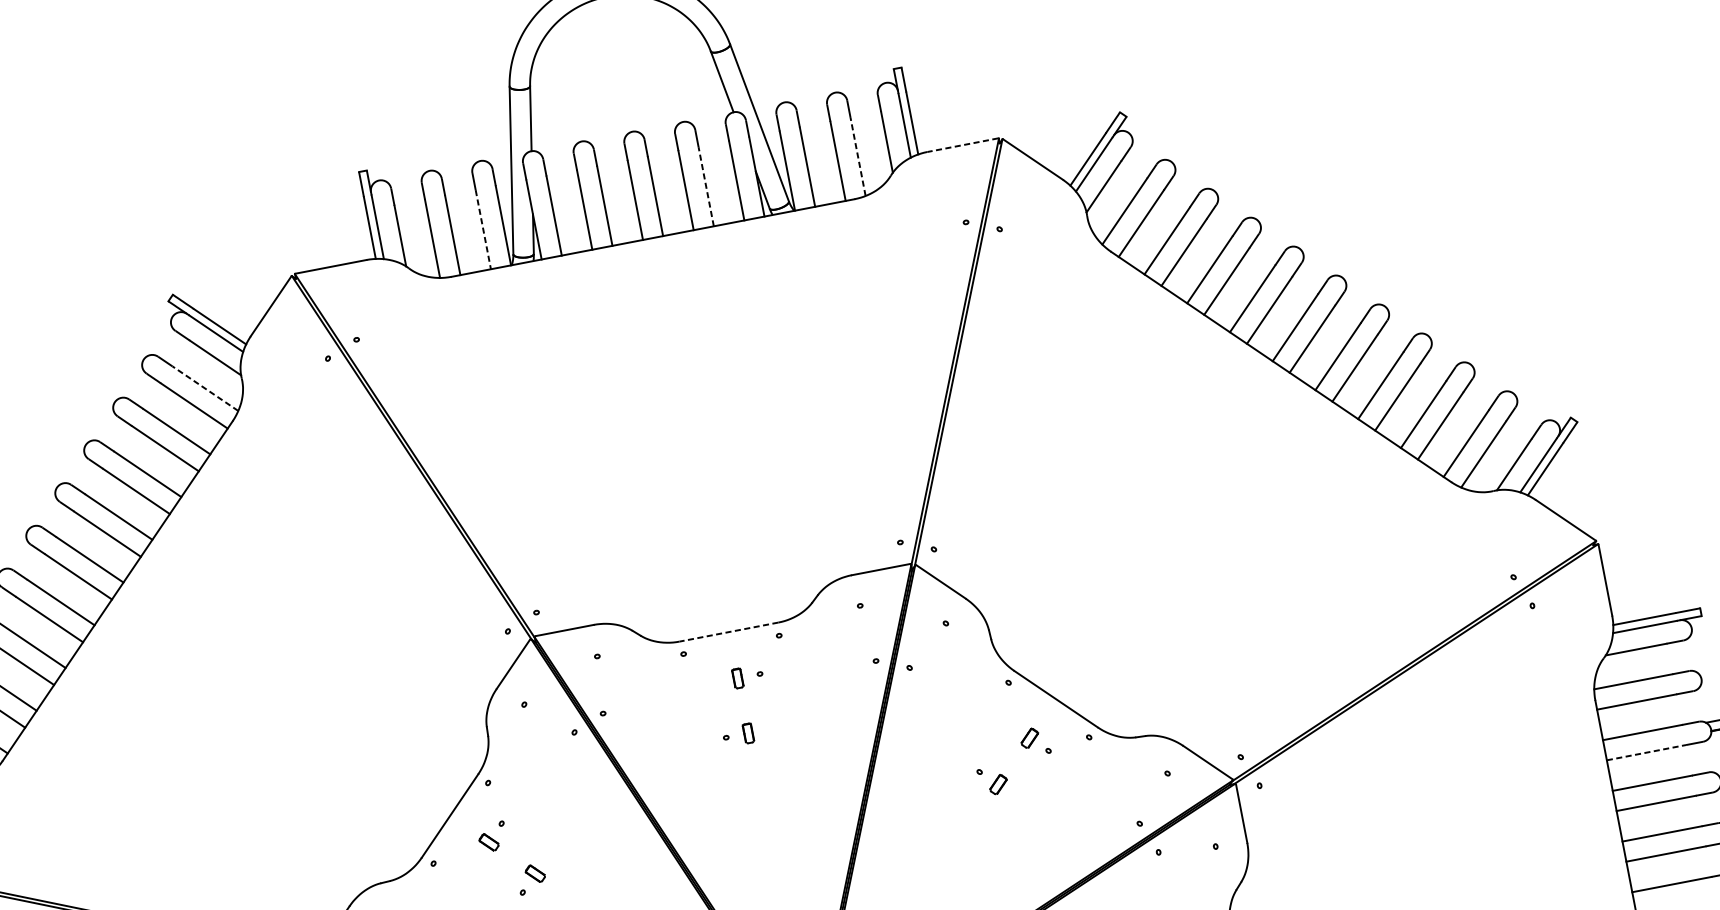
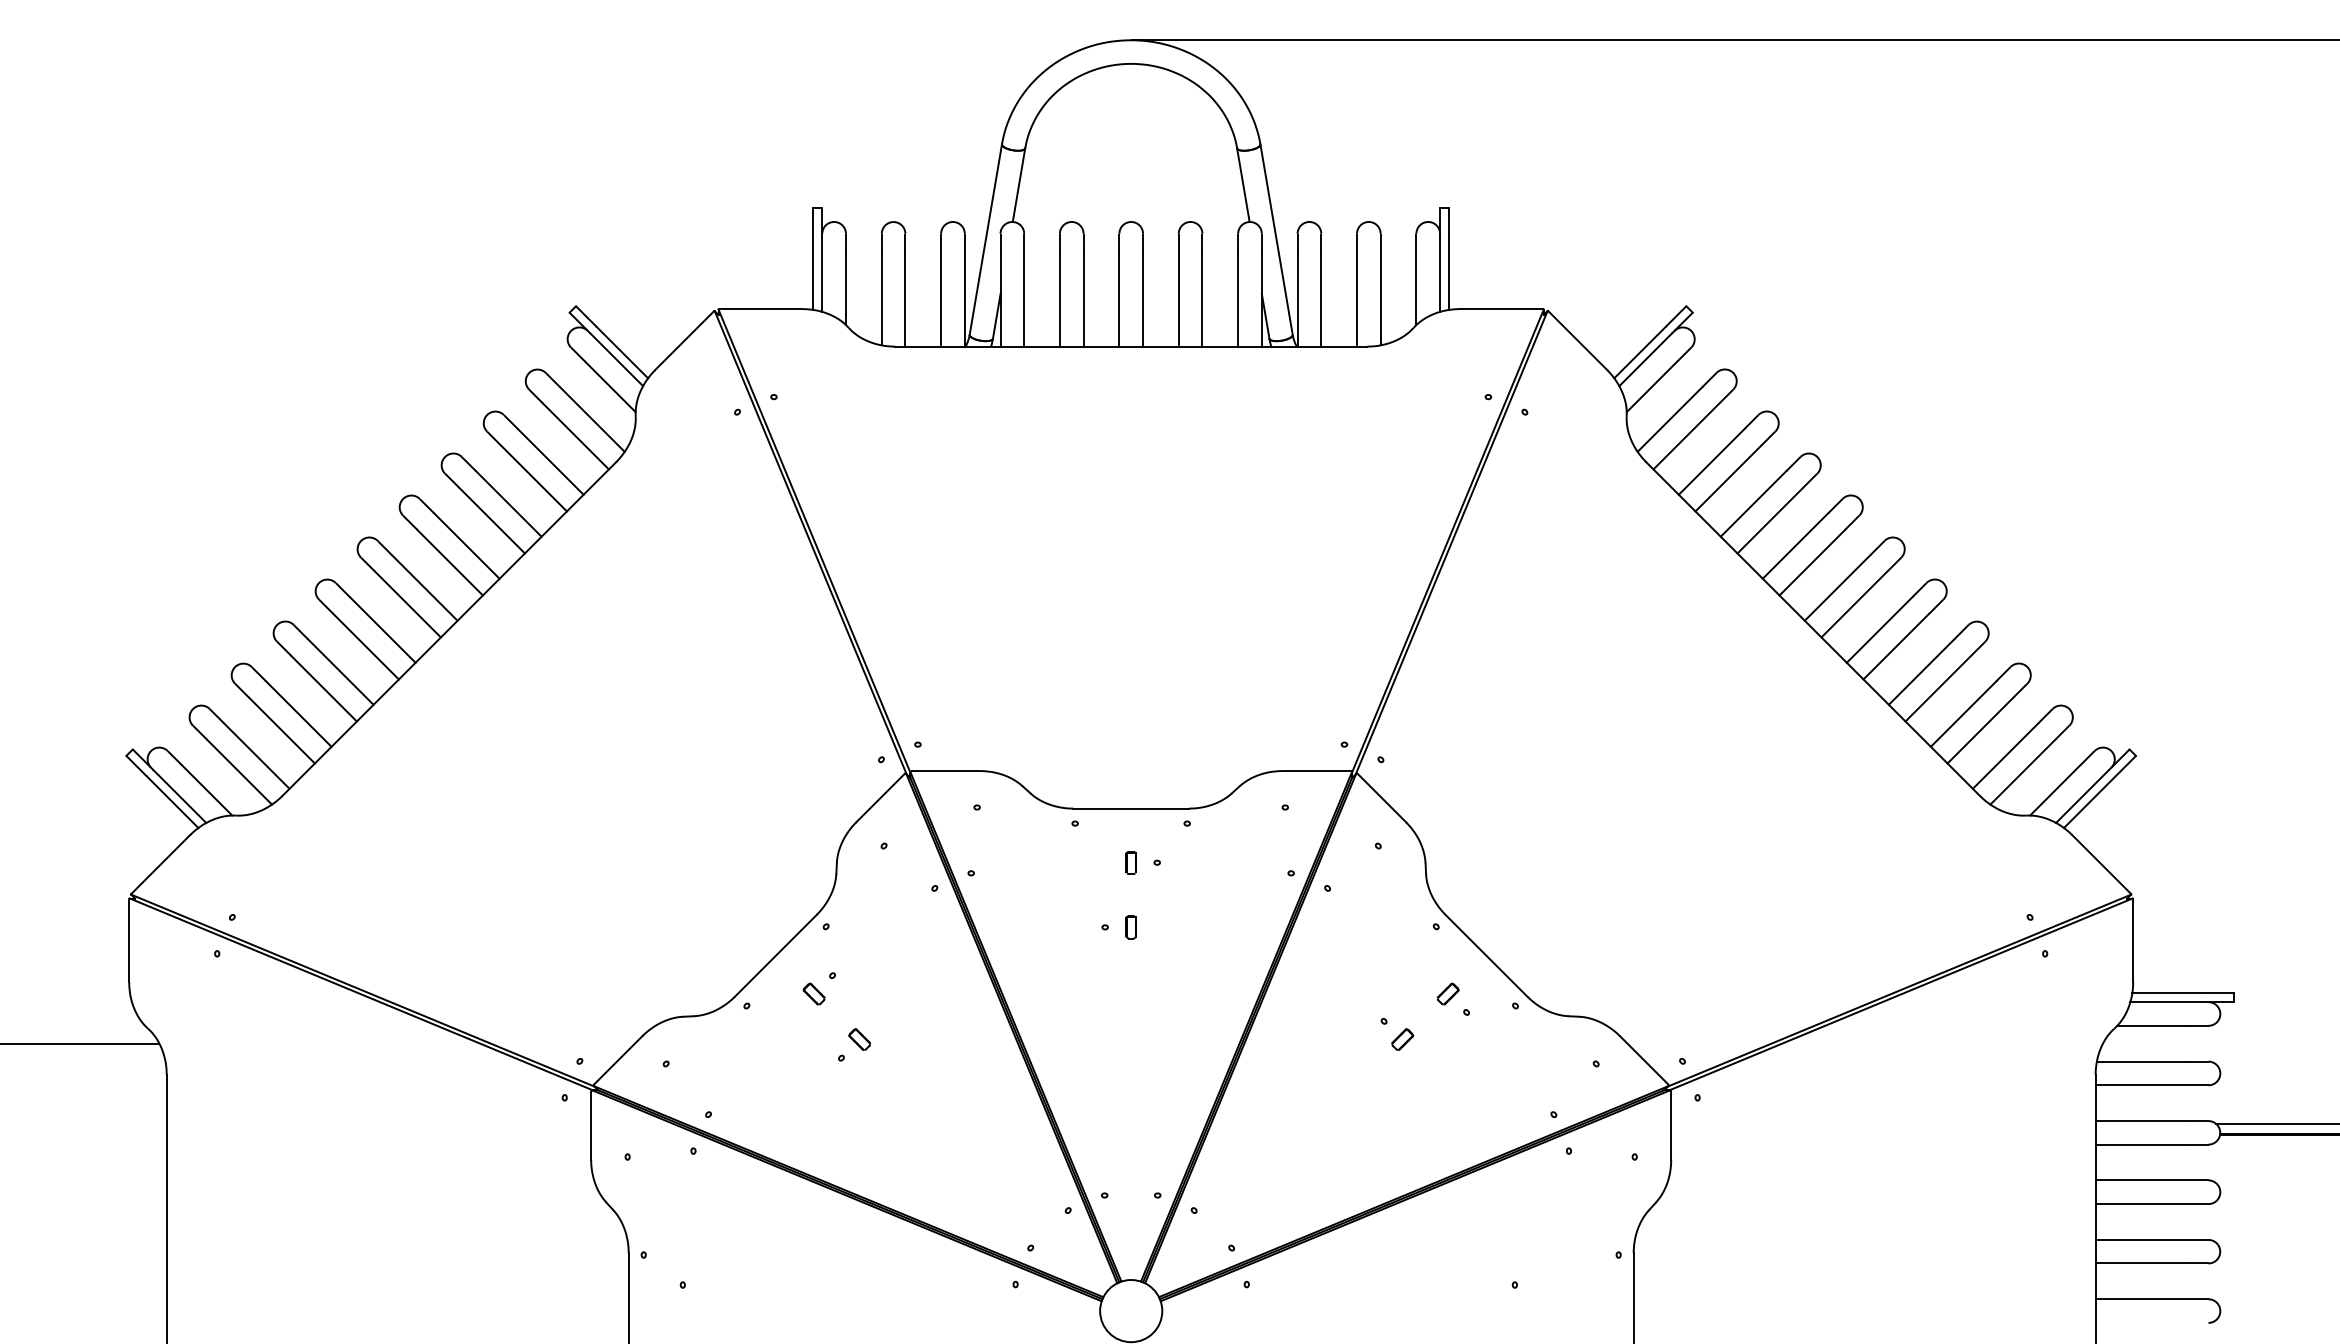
line: (962, 145) -> (1501, 309), dashed -> solid
line: (857, 156) -> (1380, 299), dashed -> solid
line: (706, 186) -> (1202, 299), dashed -> solid
line: (483, 229) -> (941, 300), dashed -> solid
line: (205, 388) -> (592, 419), dashed -> solid
line: (729, 631) -> (1131, 808), dashed -> solid
line: (1646, 752) -> (2142, 1144), dashed -> solid

